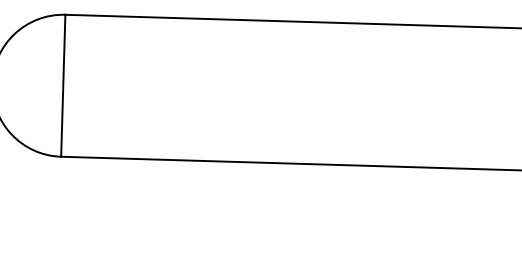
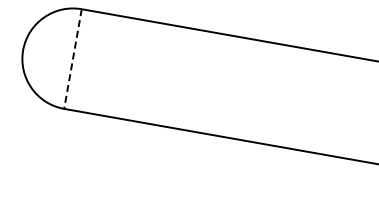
line: (62, 86) -> (72, 59), solid -> dashed

